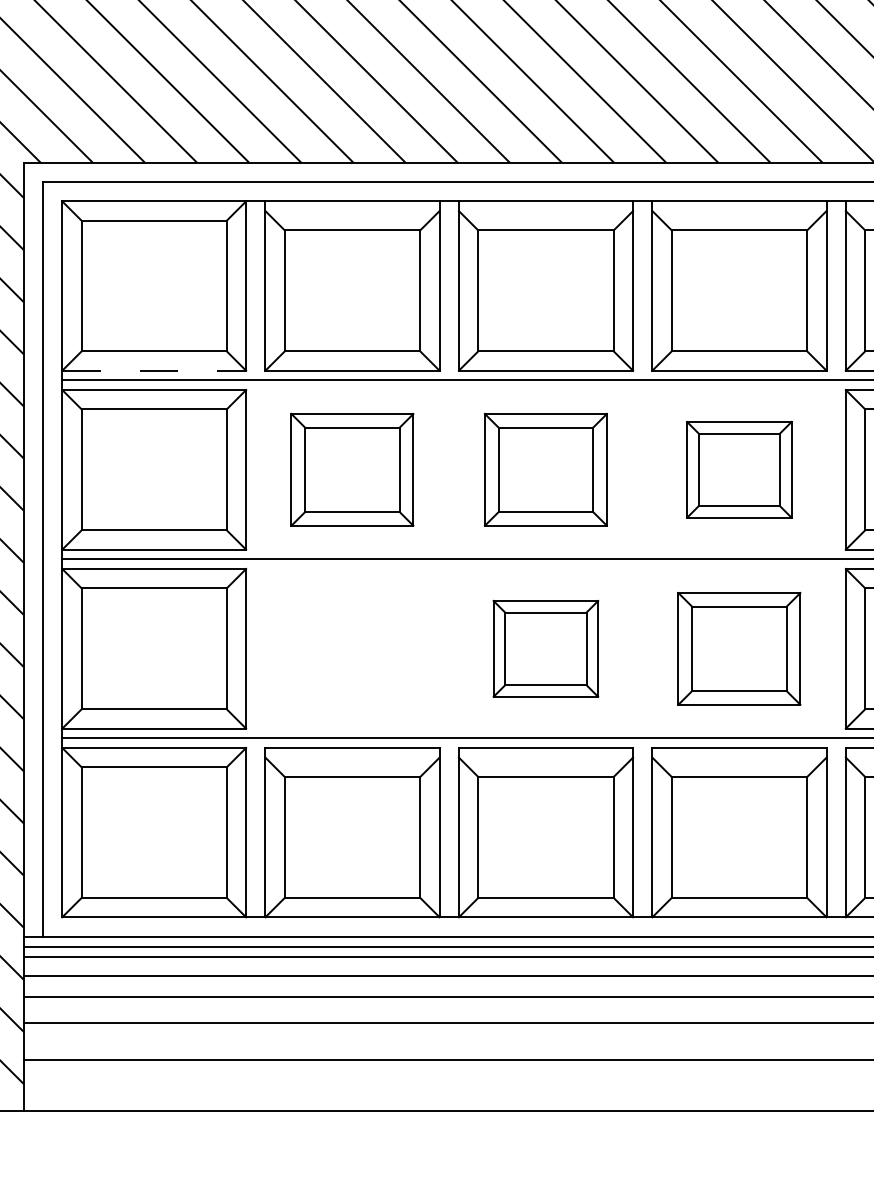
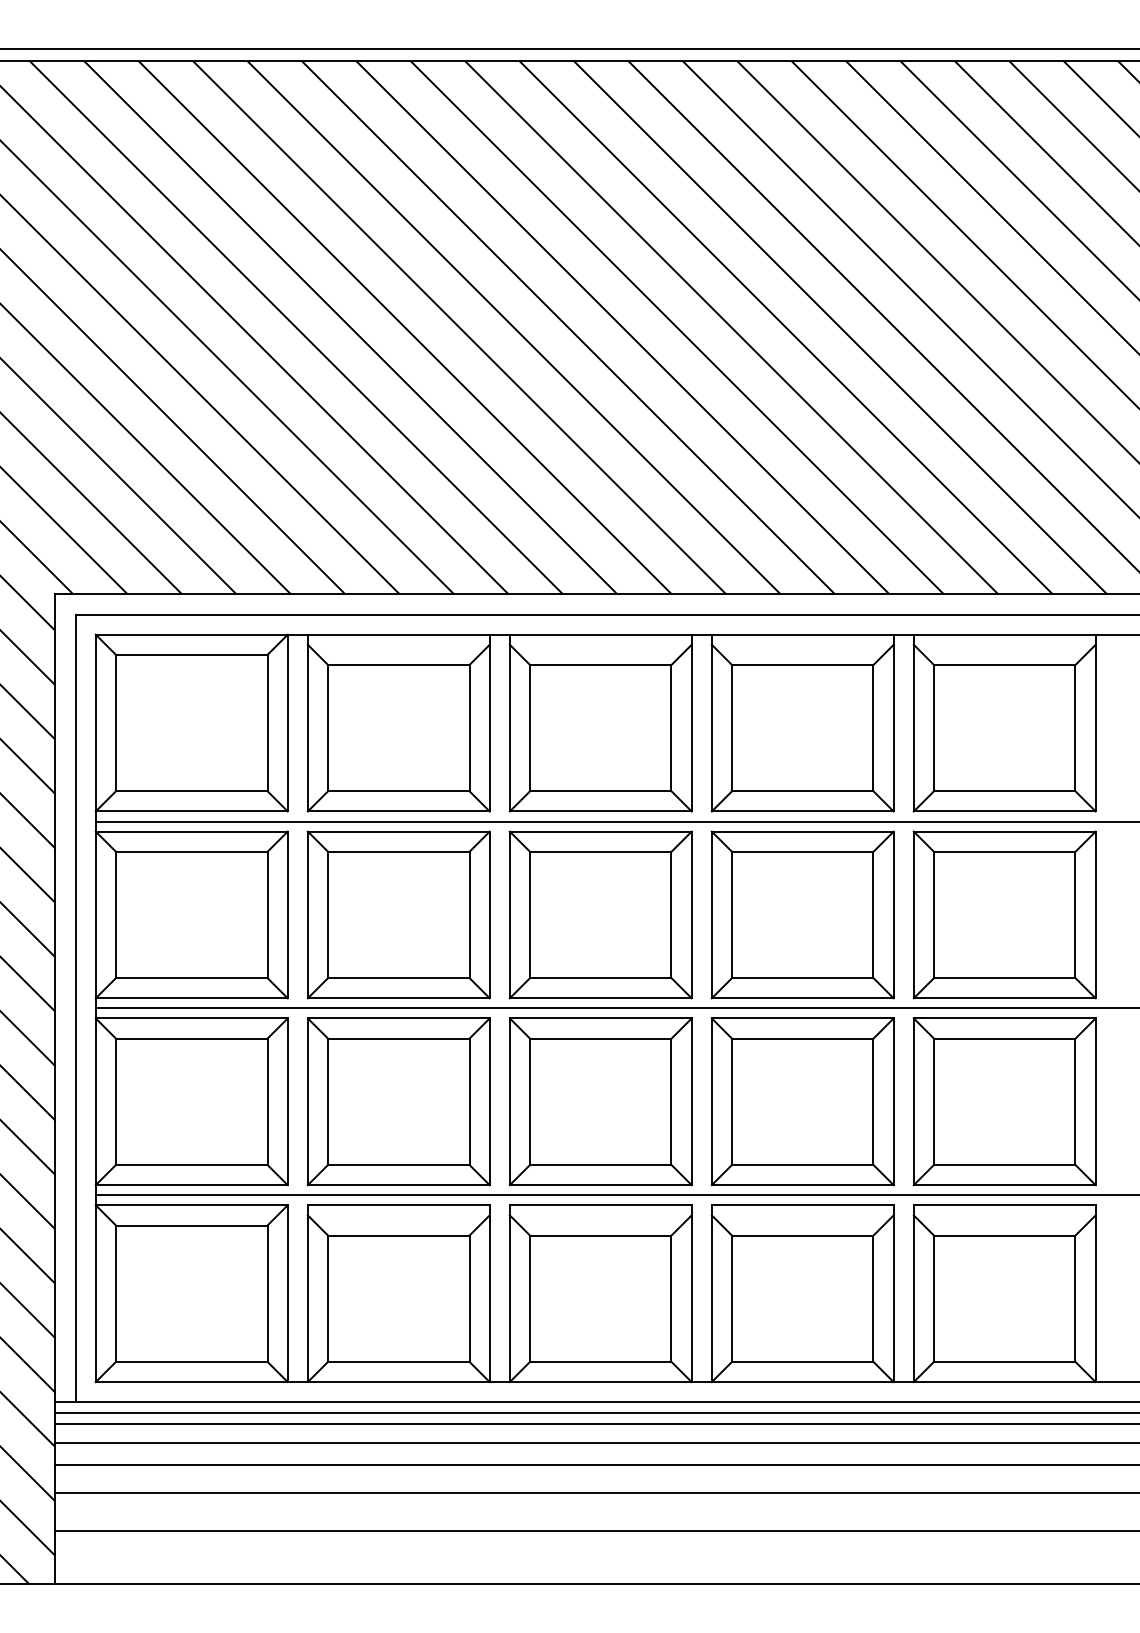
line: (153, 370) -> (191, 811), dashed -> solid
part: (352, 469) -> (398, 914), size x1.43
part: (545, 469) -> (600, 914), size x1.43
part: (739, 469) -> (802, 914), size x1.67
part: (352, 648) -> (398, 1101), added
part: (545, 648) -> (600, 1101), size x1.67
part: (739, 648) -> (802, 1101), size x1.43

